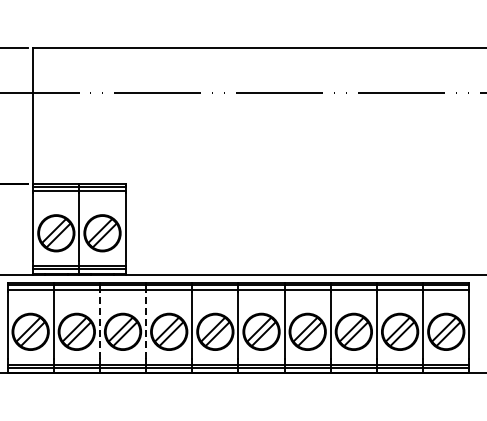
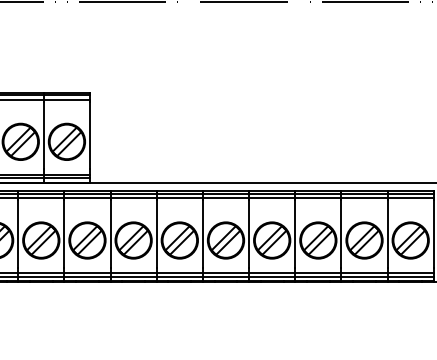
line: (99, 325) -> (63, 234), dashed -> solid
line: (146, 325) -> (110, 234), dashed -> solid

